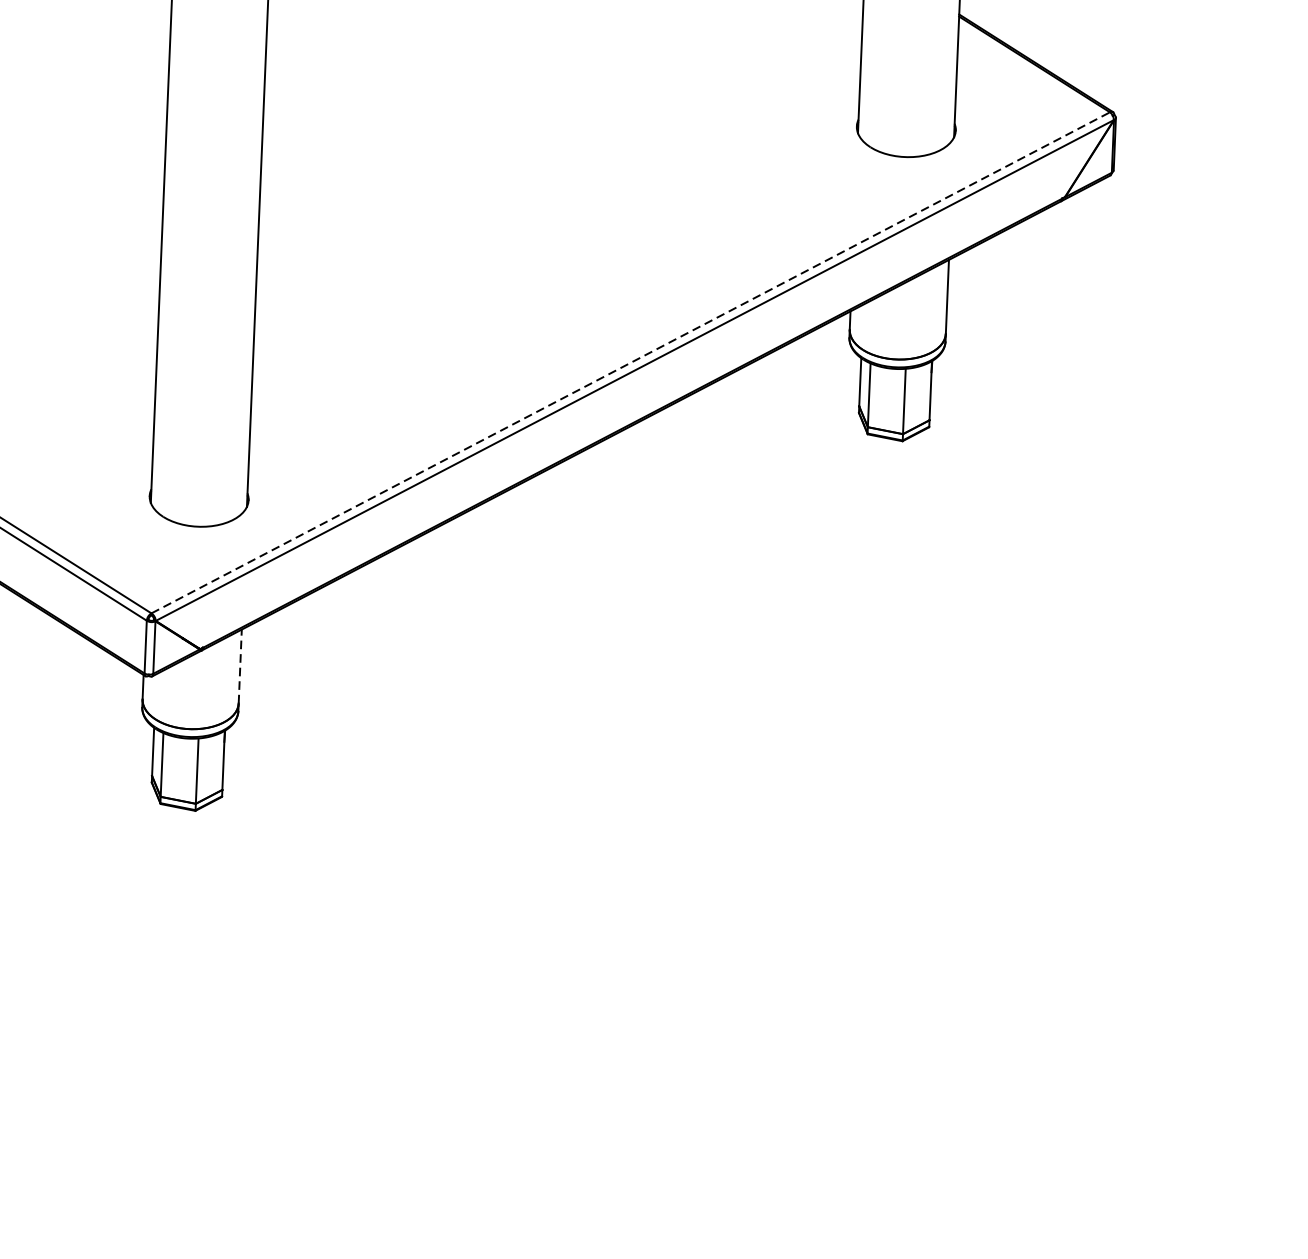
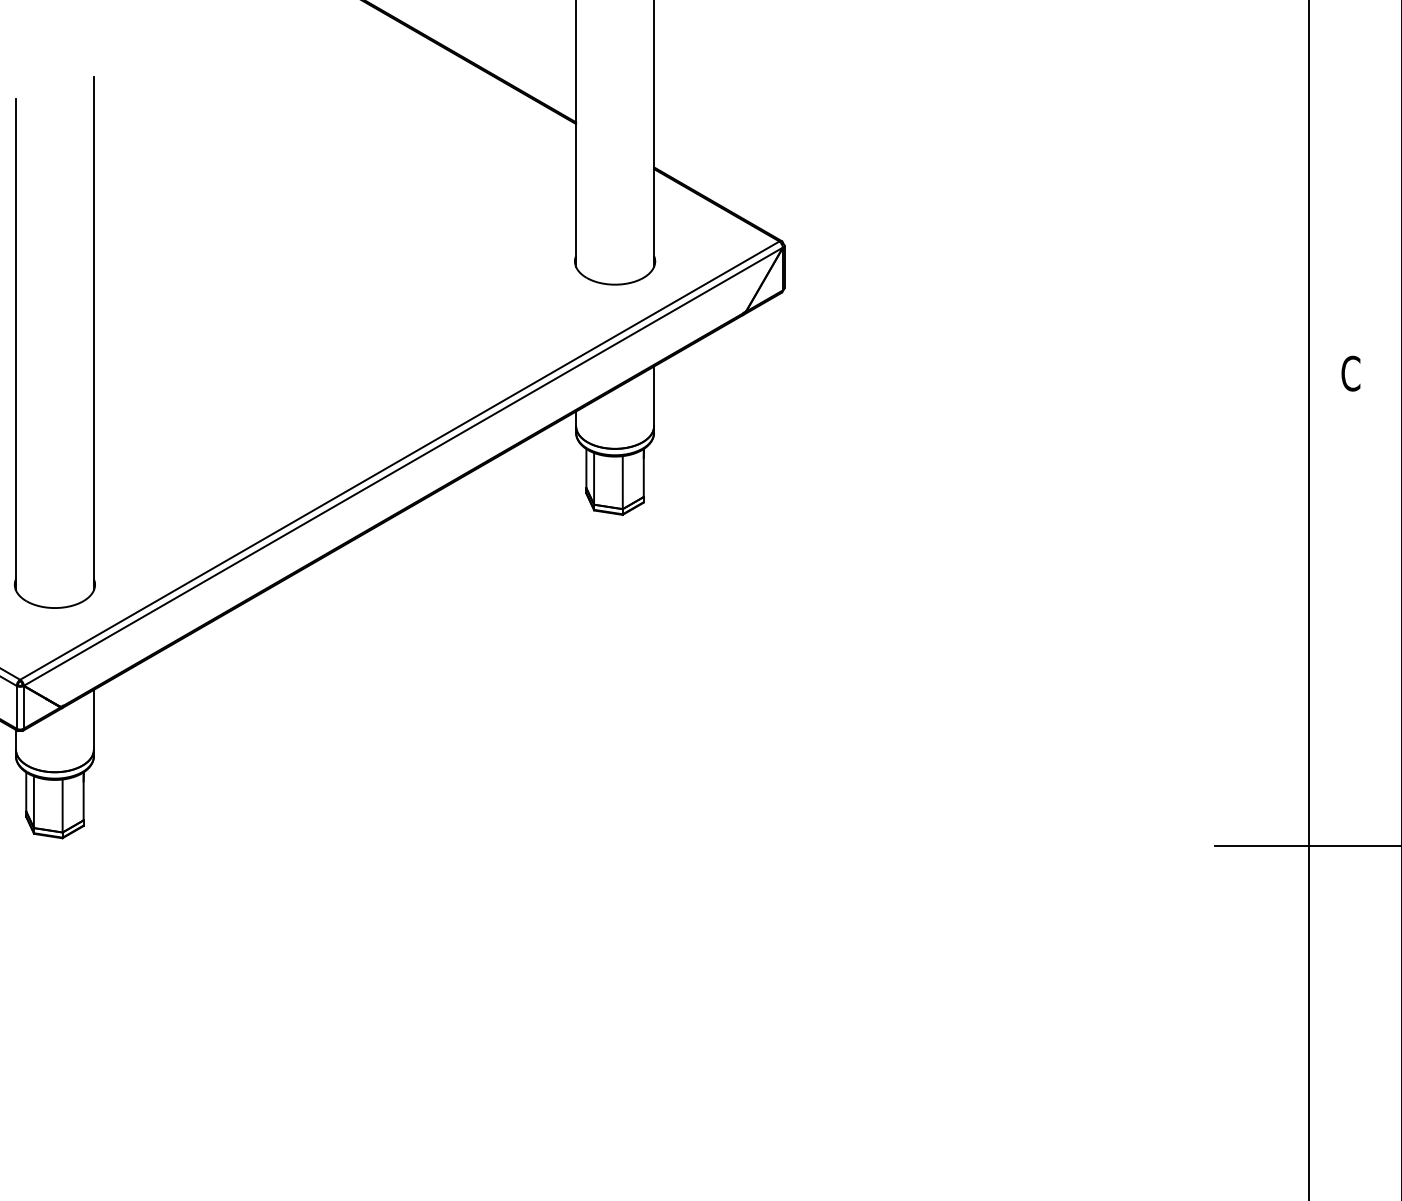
line: (631, 362) -> (400, 460), dashed -> solid
line: (239, 666) -> (93, 719), dashed -> solid

